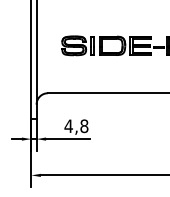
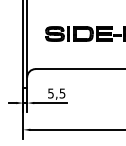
text: (76, 126) -> (56, 93), 4,8 -> 5,5

